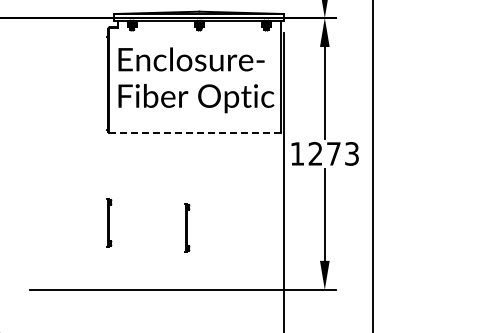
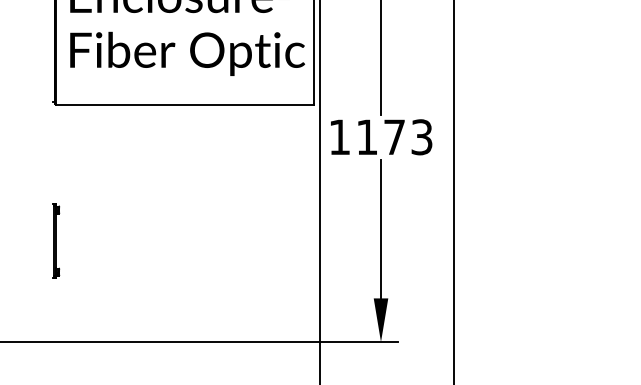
line: (194, 132) -> (184, 105), dashed -> solid
text: (315, 153) -> (366, 136), 1273 -> 1173
part: (187, 227) -> (174, 248), removed

